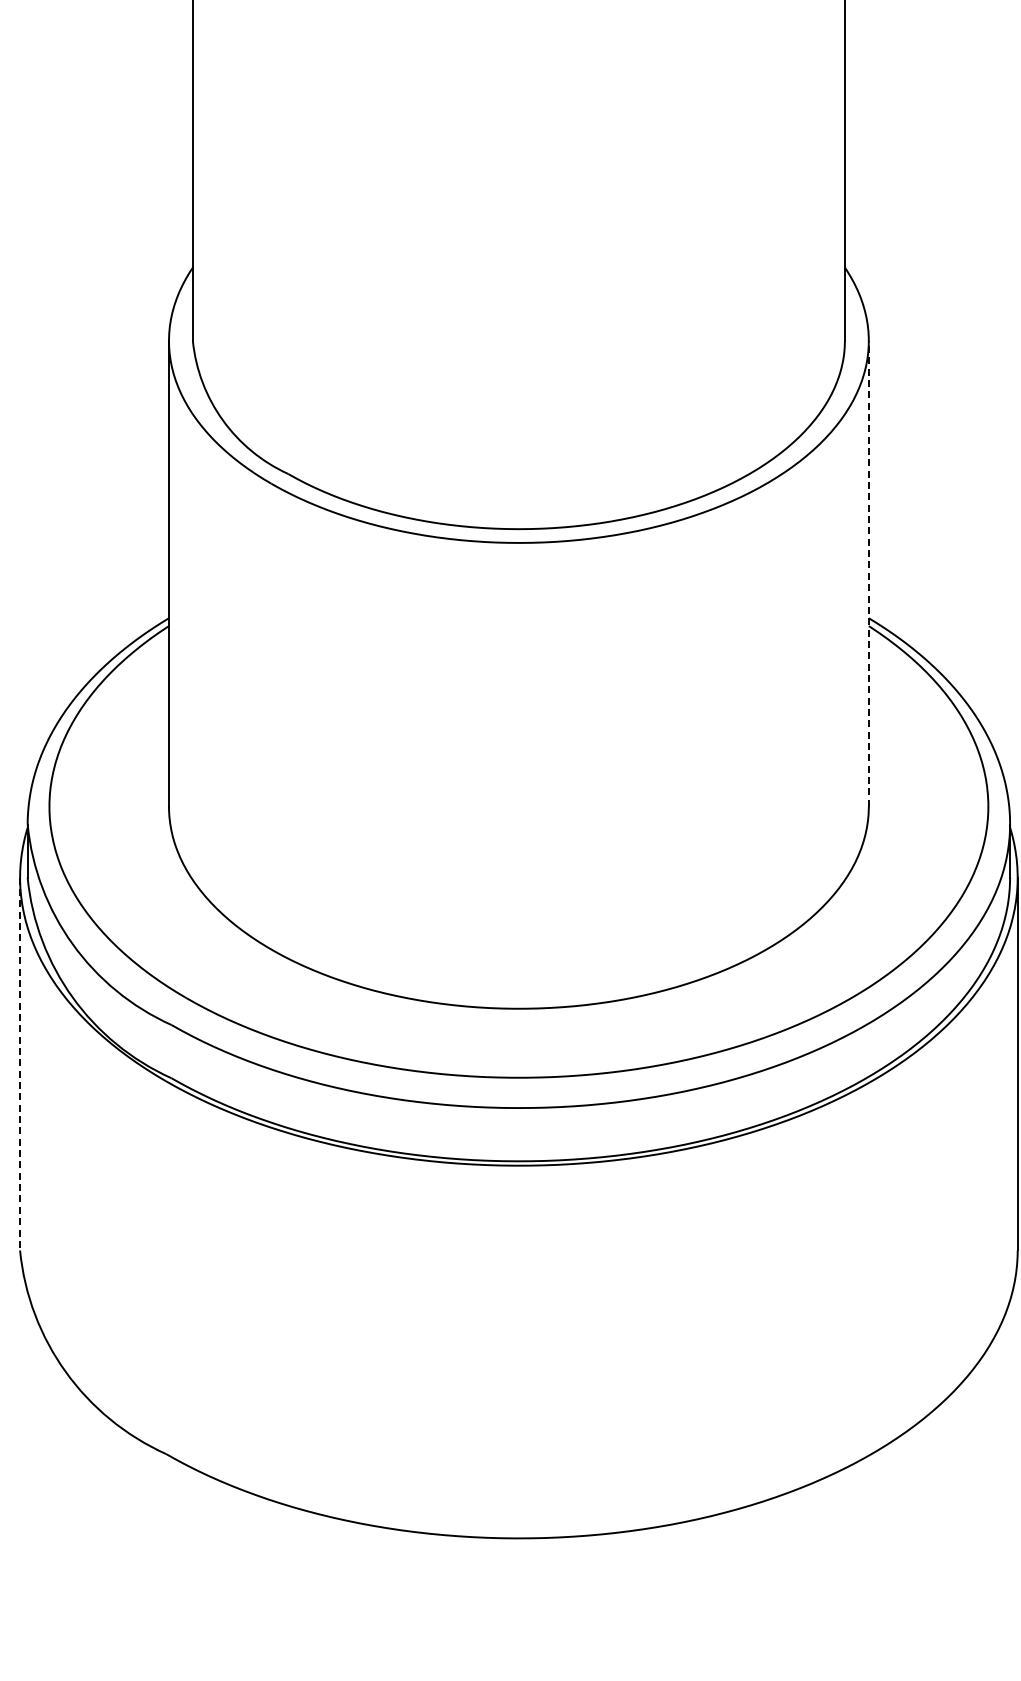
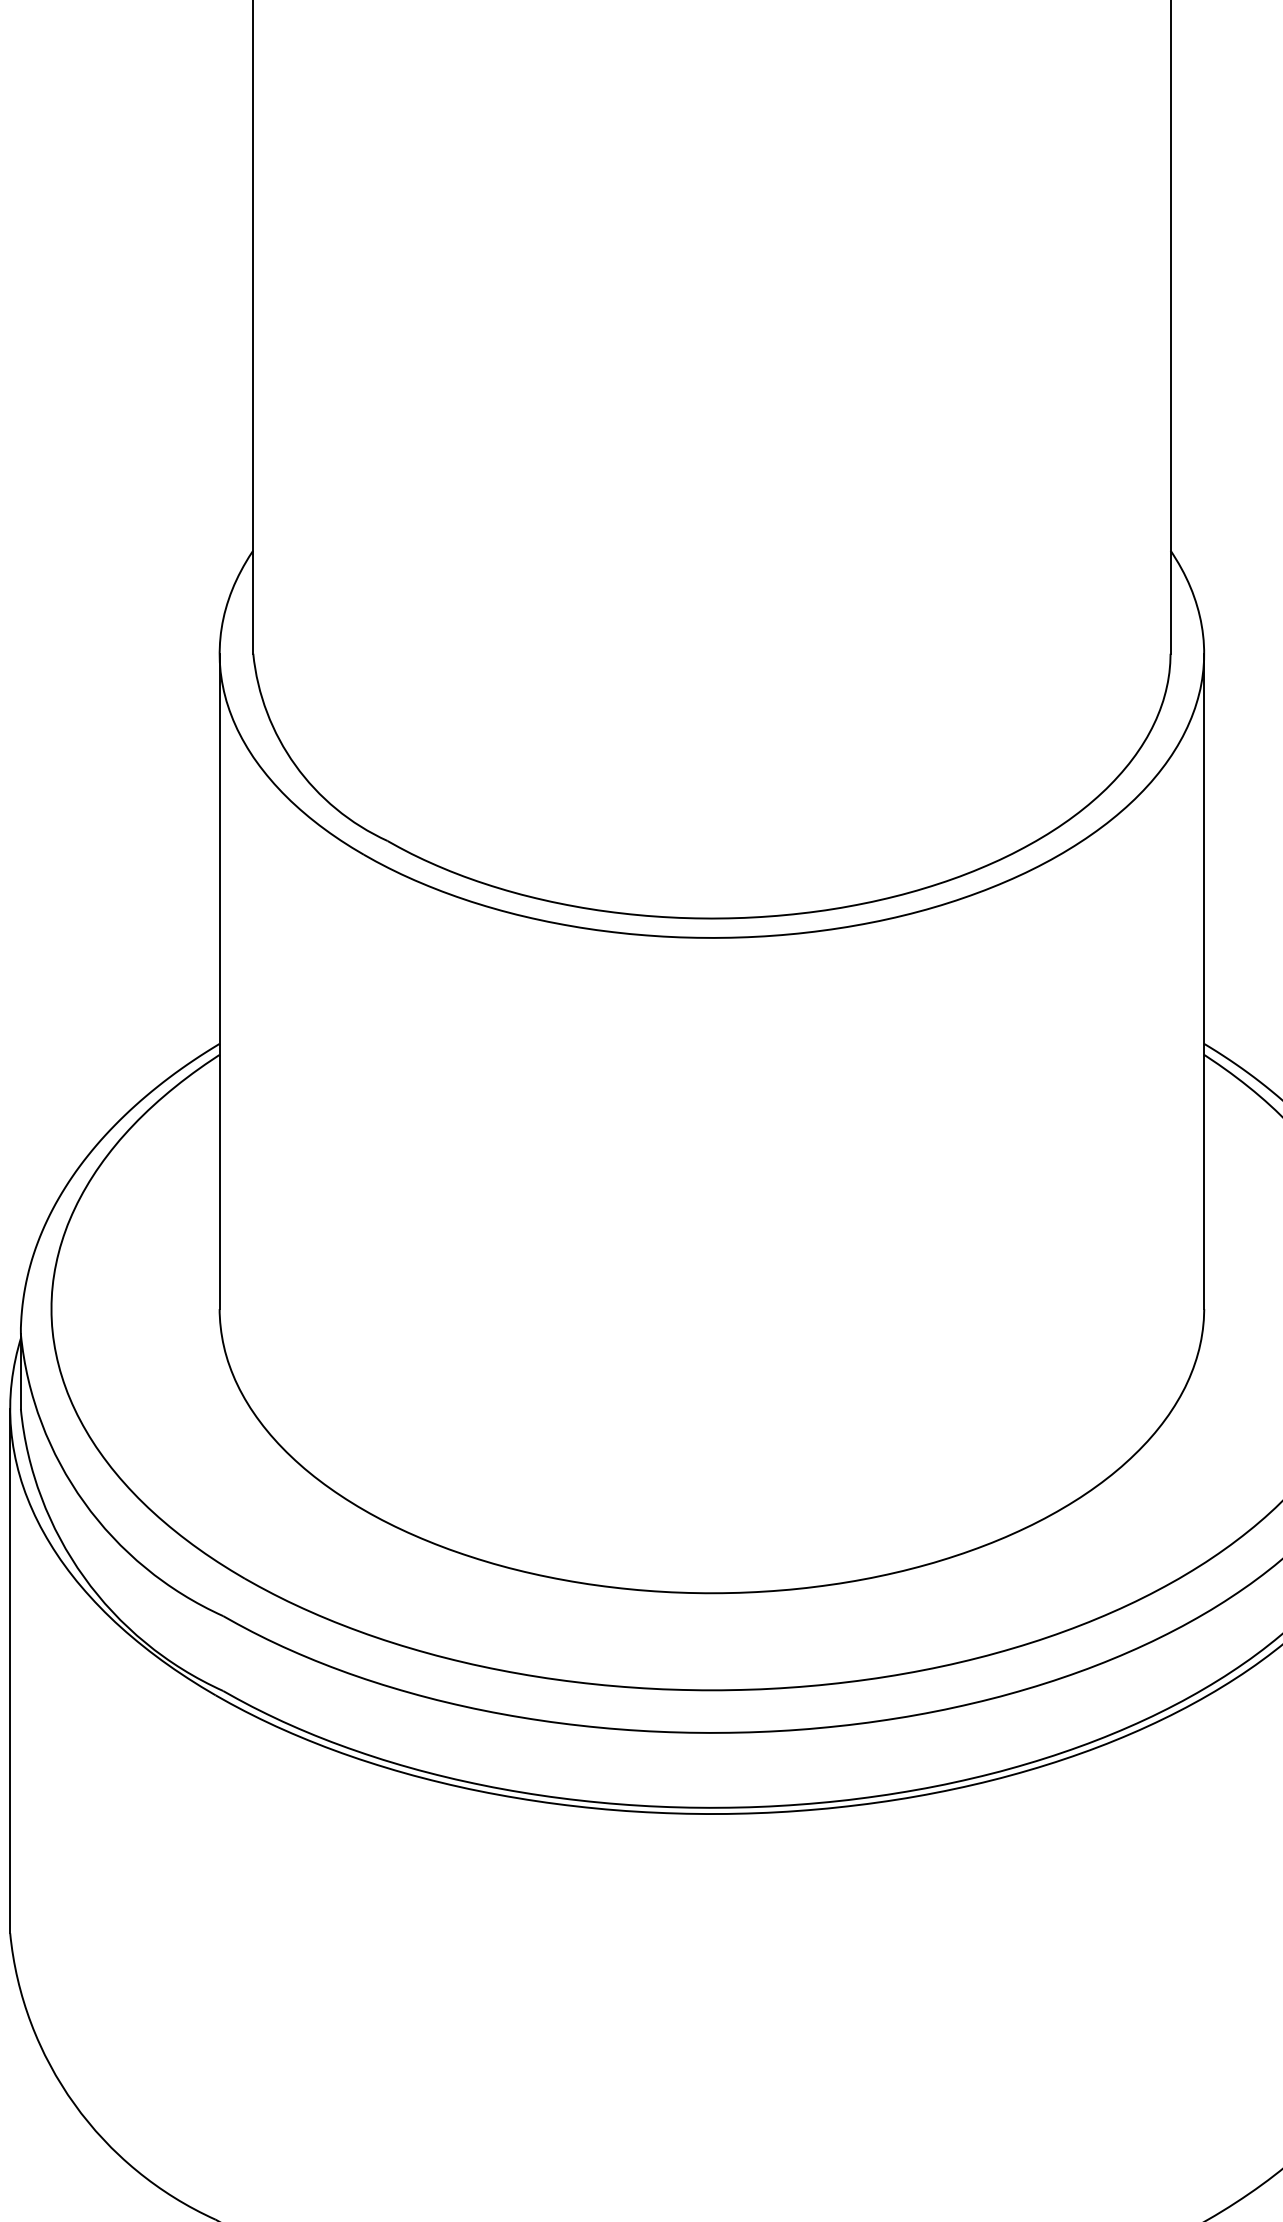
line: (868, 573) -> (1203, 980), dashed -> solid
line: (20, 1064) -> (10, 1671), dashed -> solid

